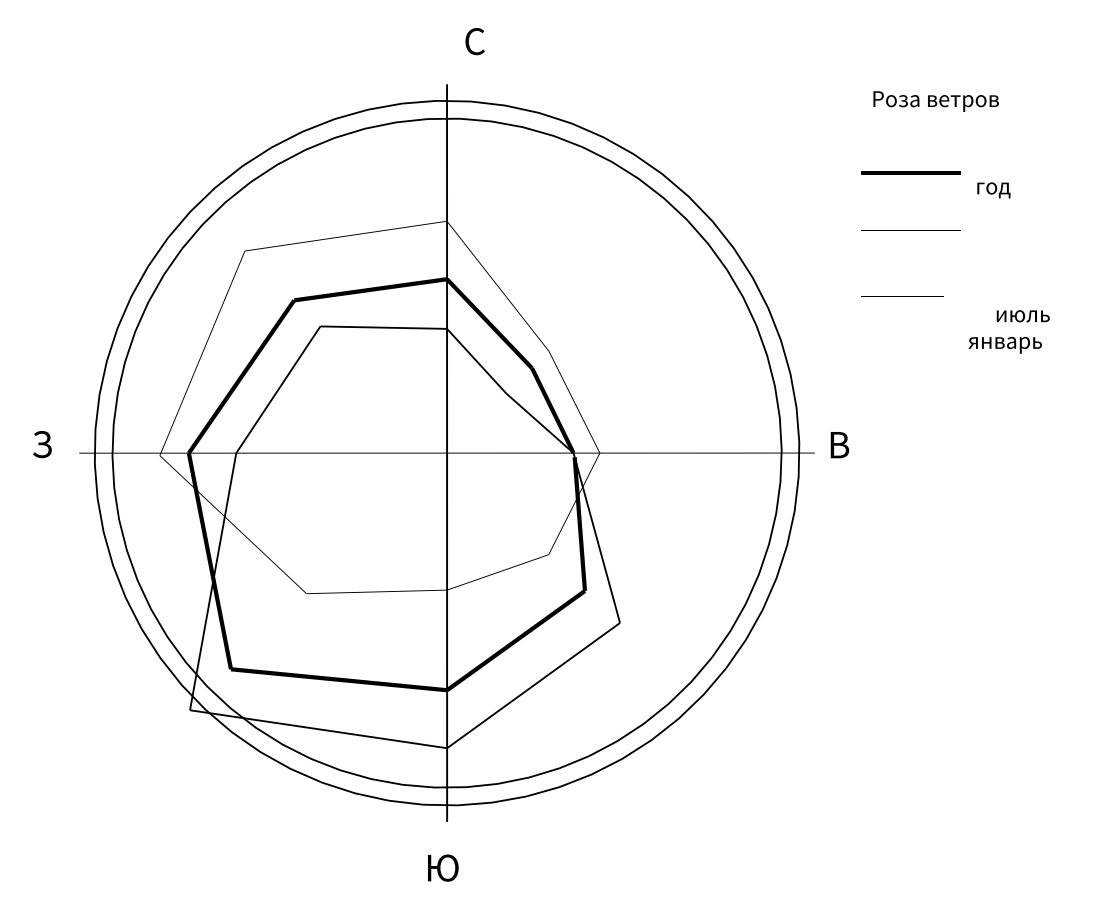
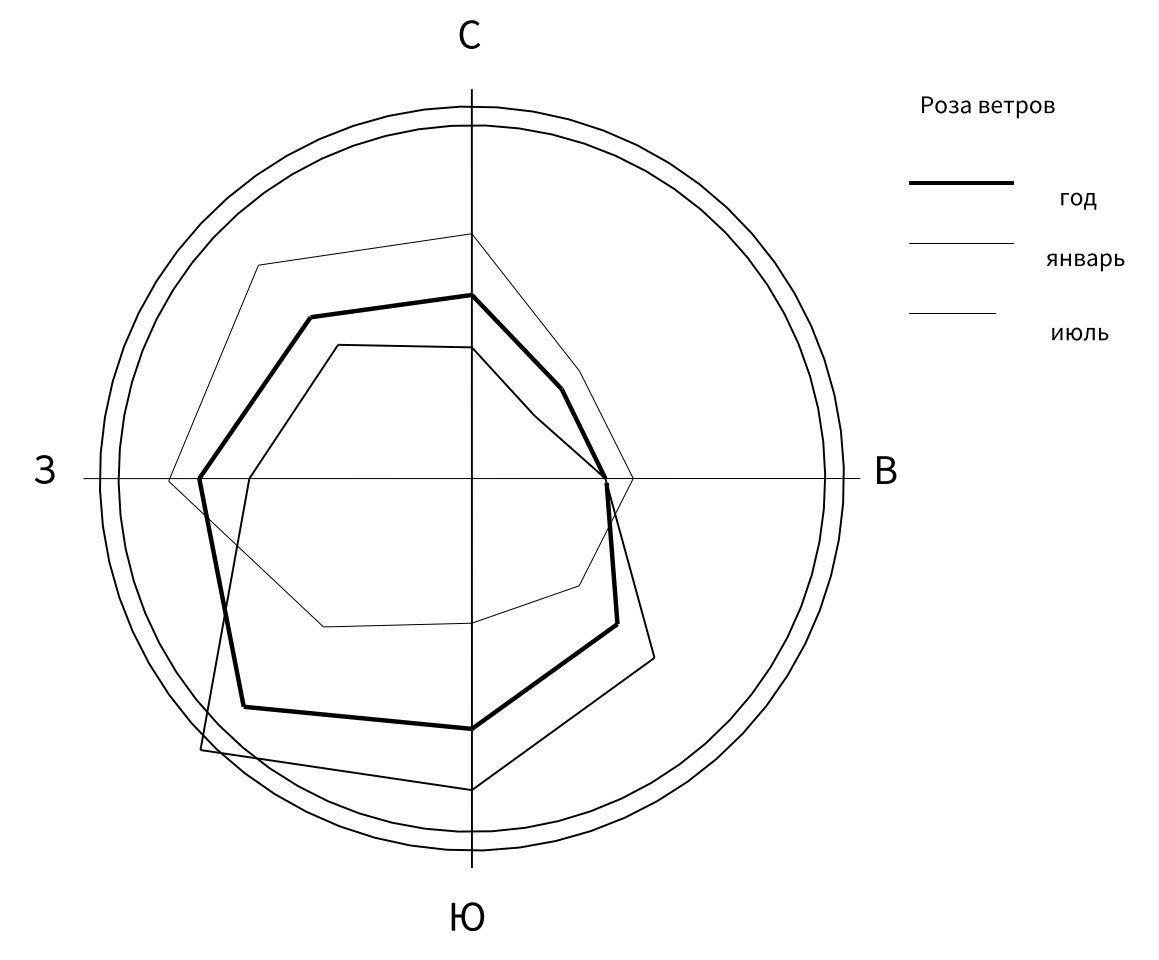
text: (474, 41) -> (469, 34), moved
text: (993, 190) -> (1078, 201), moved
text: (1004, 344) -> (1084, 261), moved

